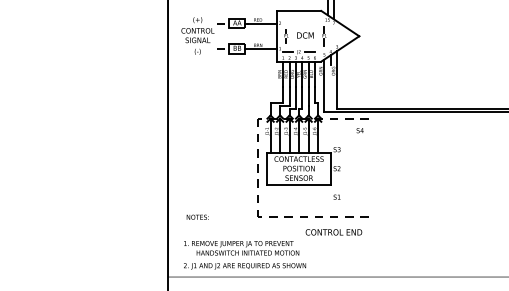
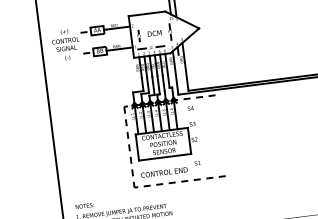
text: (359, 130) -> (190, 108), moved
text: (197, 216) -> (84, 205), moved
text: (333, 232) -> (164, 172), moved

